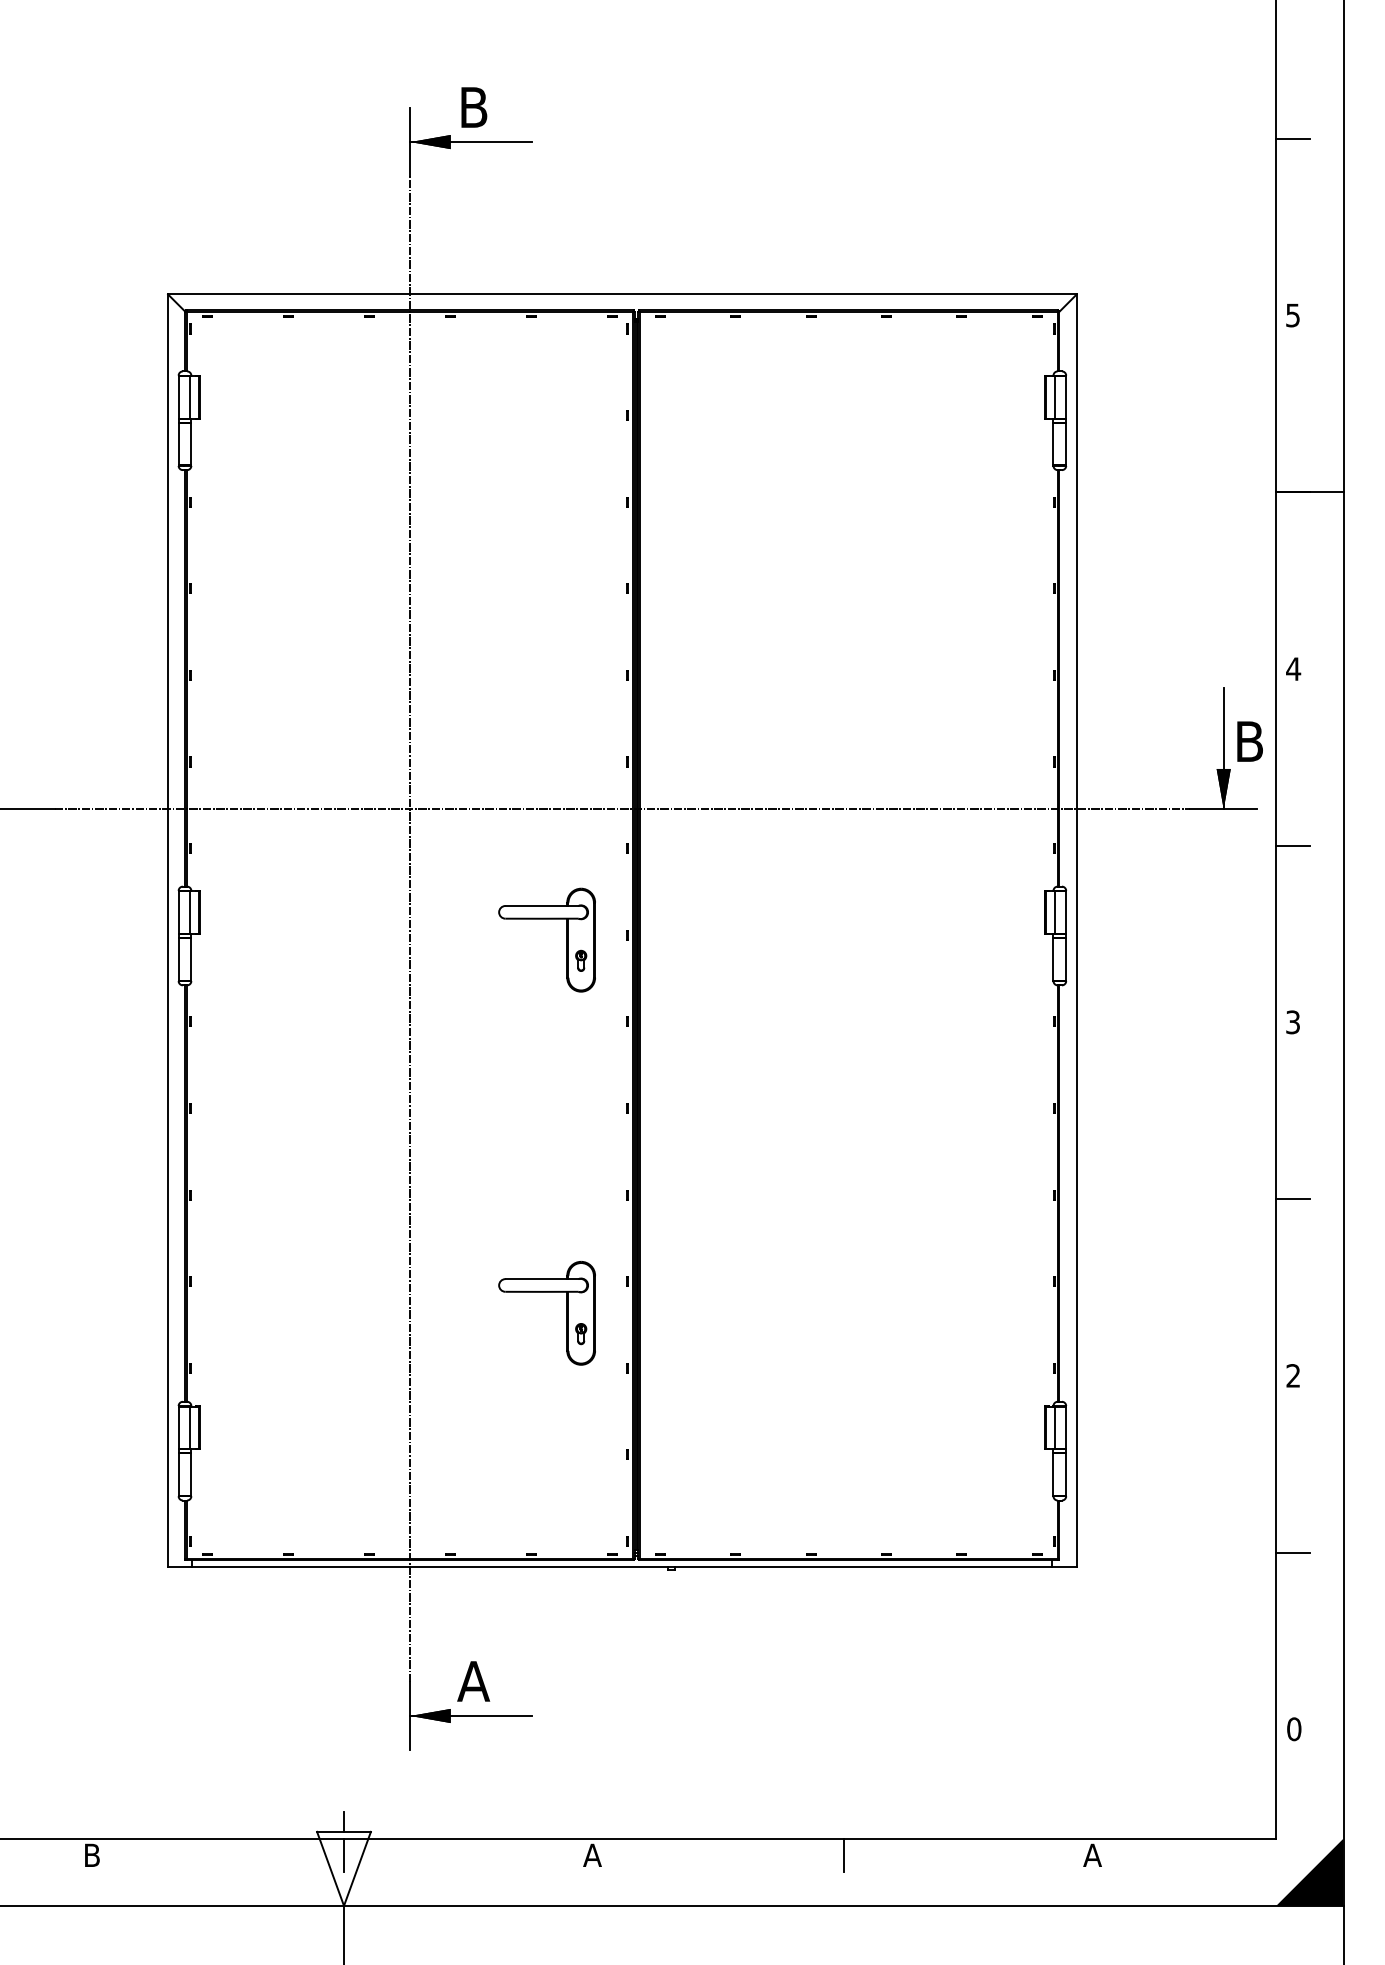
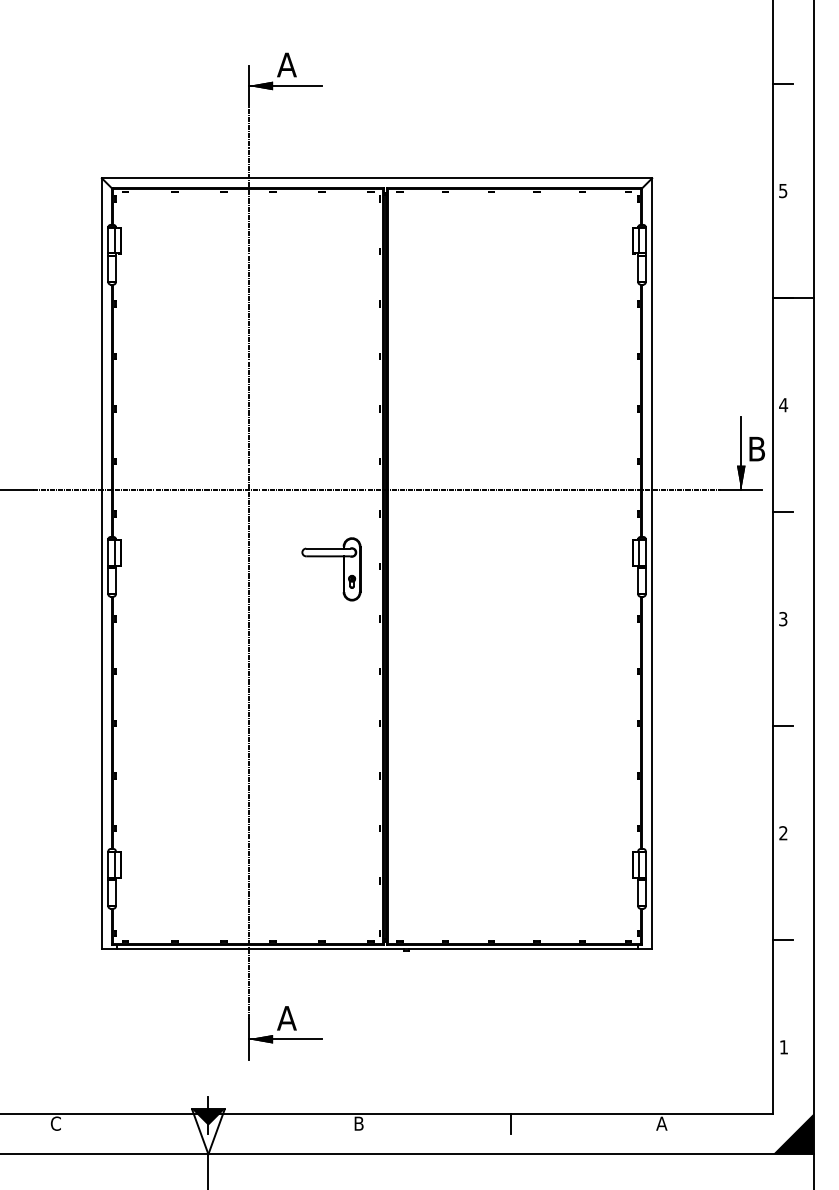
text: (472, 106) -> (286, 64), B -> A
part: (547, 1293) -> (331, 783), removed
text: (1293, 1729) -> (783, 1047), 0 -> 1
fill: (344, 1845) -> (208, 1117), added
text: (91, 1855) -> (55, 1123), B -> C
text: (591, 1855) -> (358, 1123), A -> B

